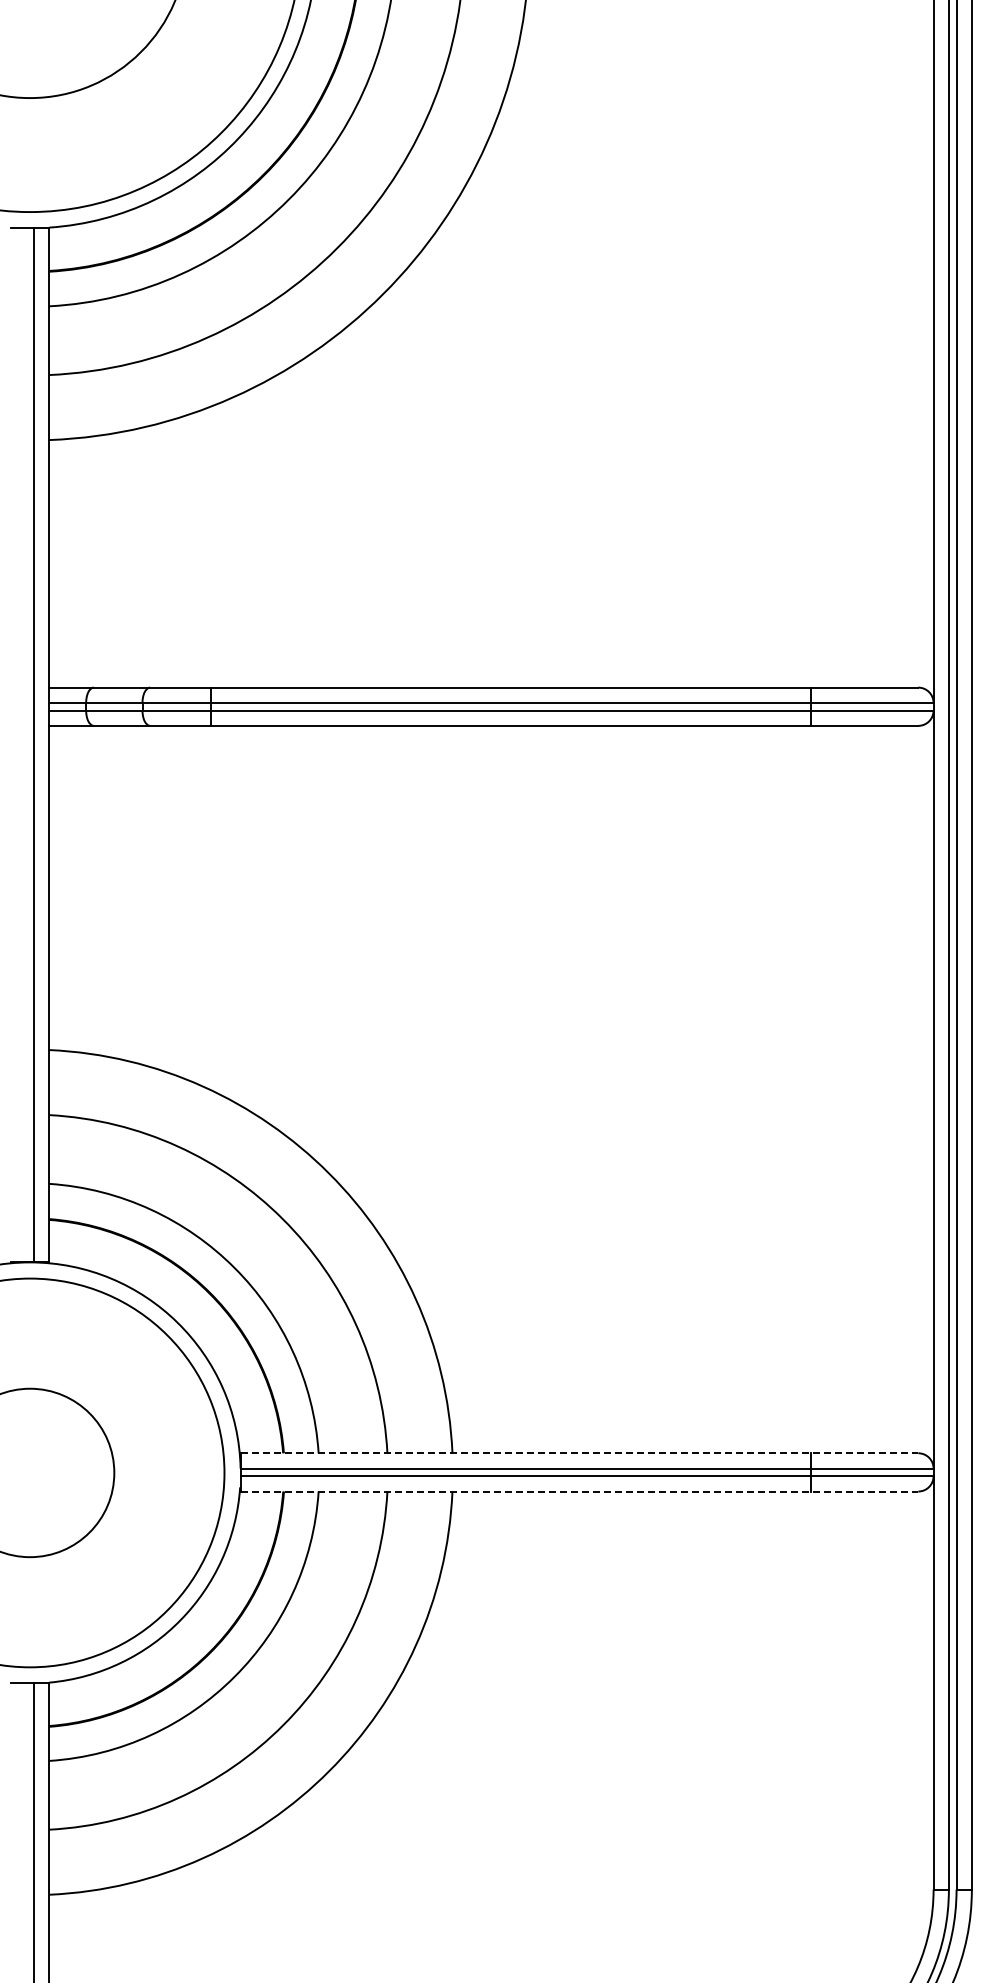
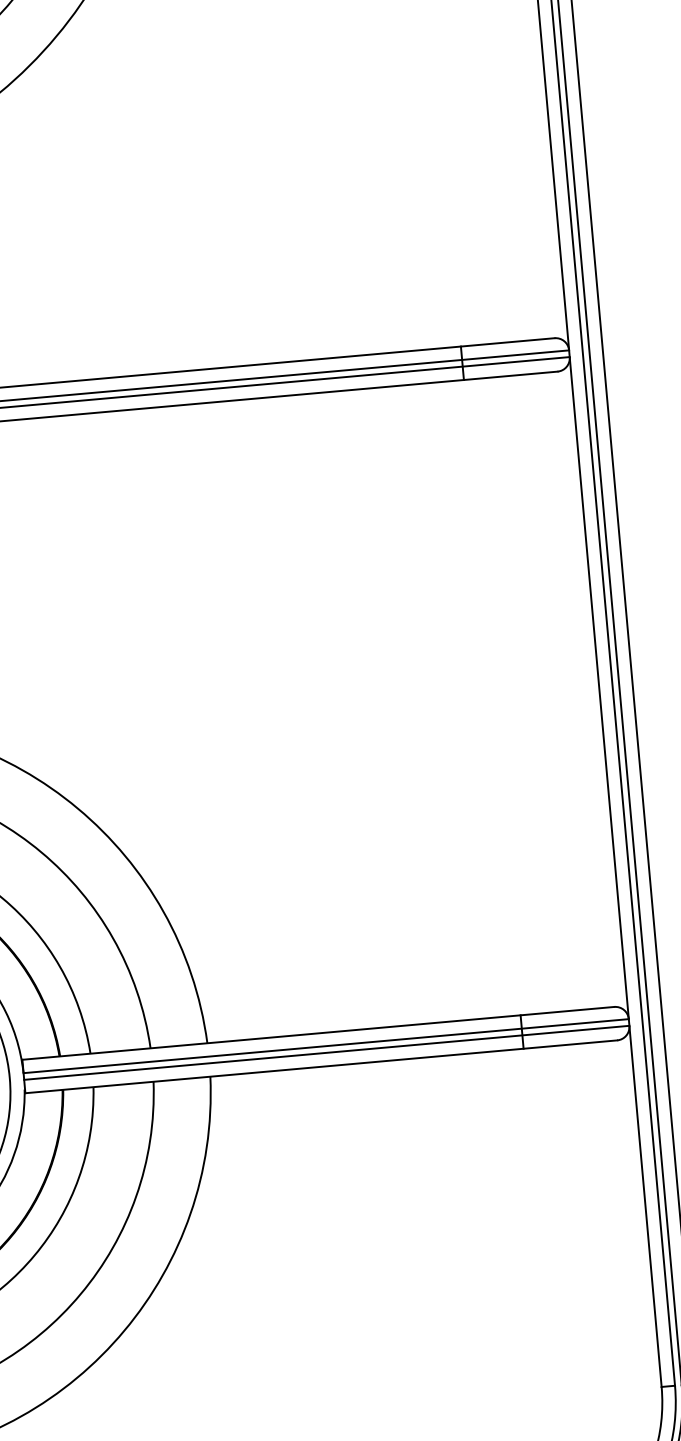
line: (579, 1453) -> (318, 1033), dashed -> solid
line: (579, 1491) -> (321, 1066), dashed -> solid

